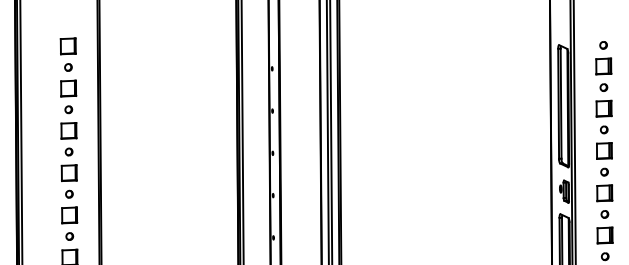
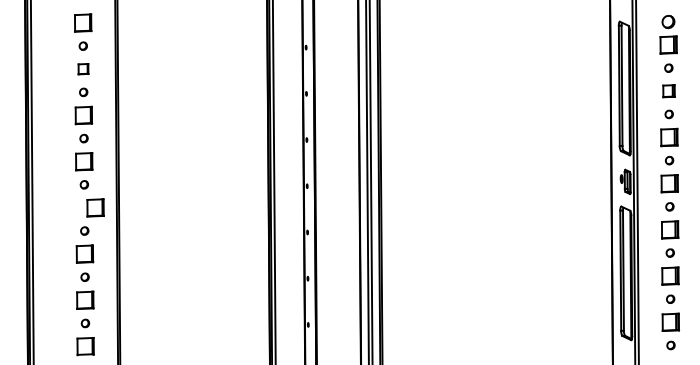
part: (603, 44) -> (668, 21), size x1.6
part: (68, 87) -> (83, 68), size x0.6
part: (603, 108) -> (668, 90), size x0.7
part: (69, 215) -> (95, 207), moved

